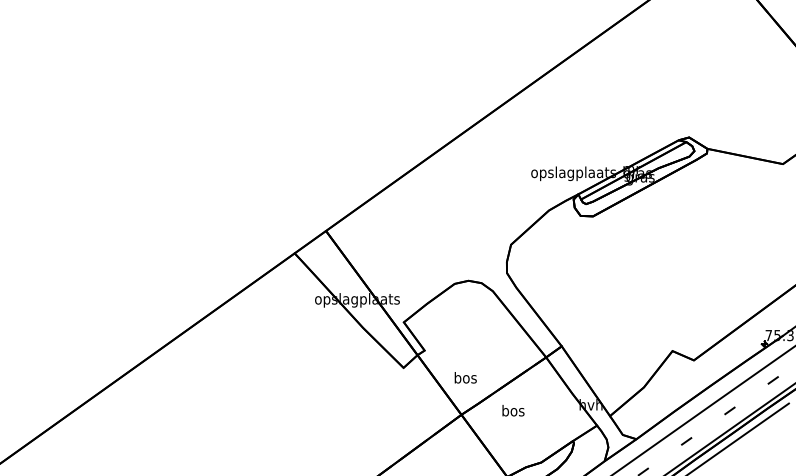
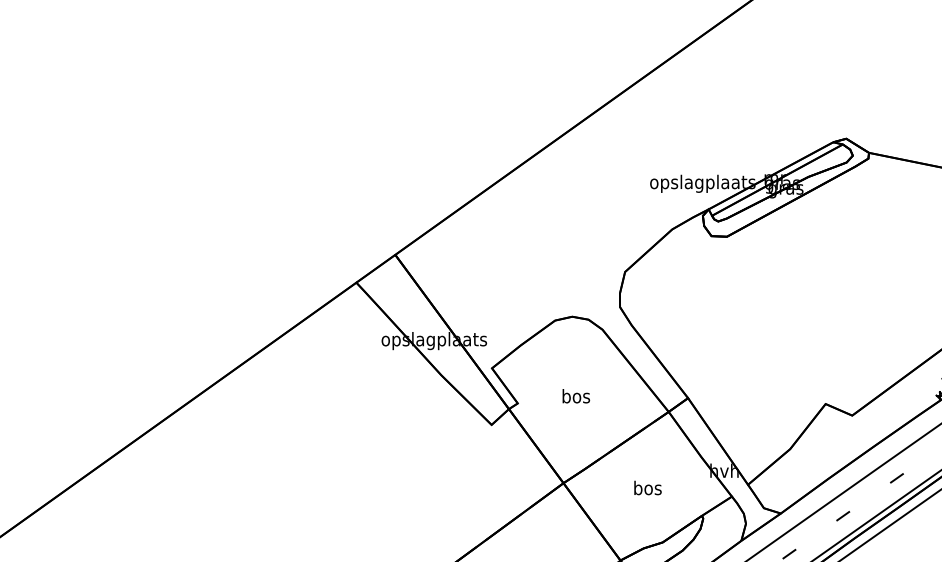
text: (465, 377) -> (575, 395), moved
text: (513, 410) -> (648, 487), moved

